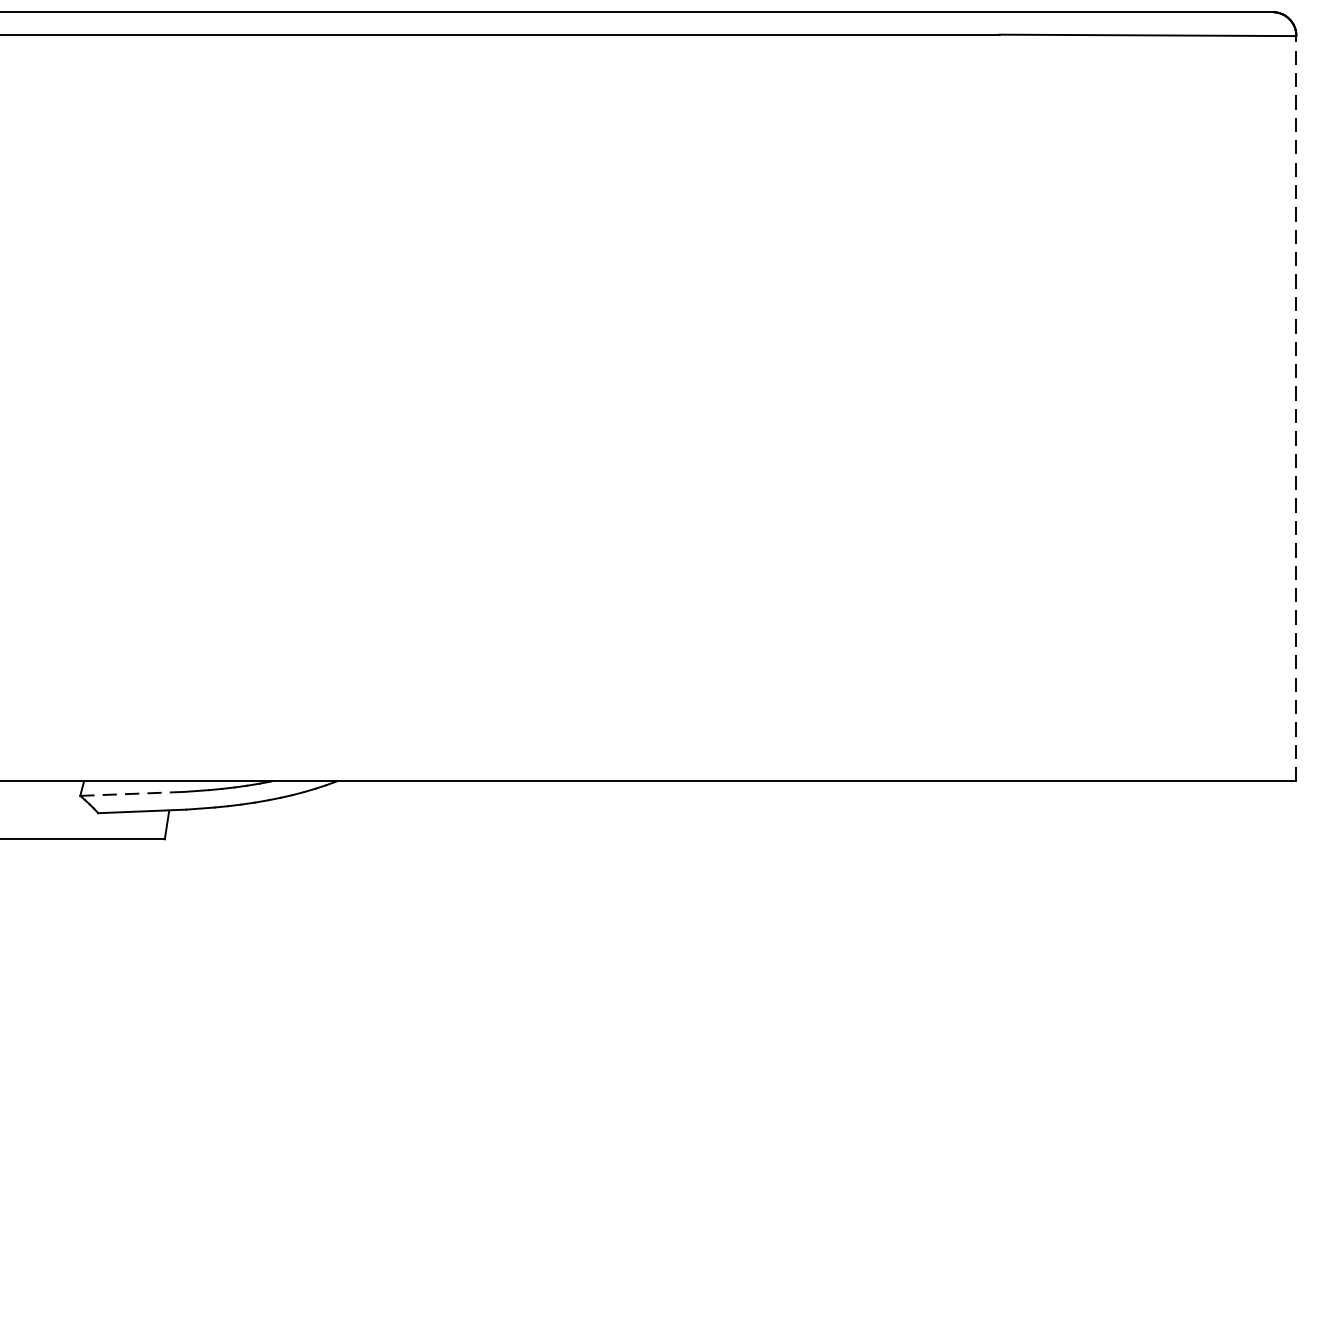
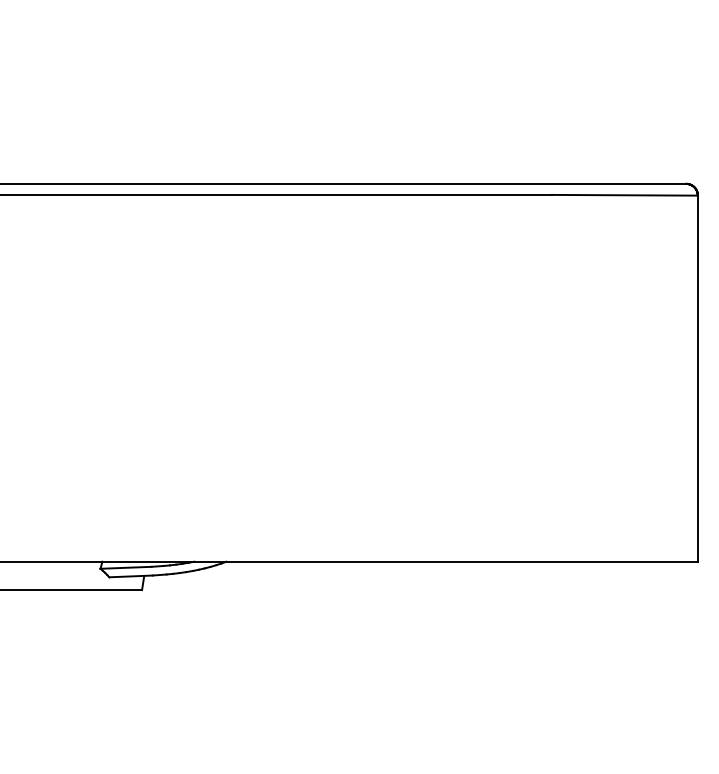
line: (1295, 408) -> (697, 378), dashed -> solid
line: (133, 793) -> (126, 567), dashed -> solid

